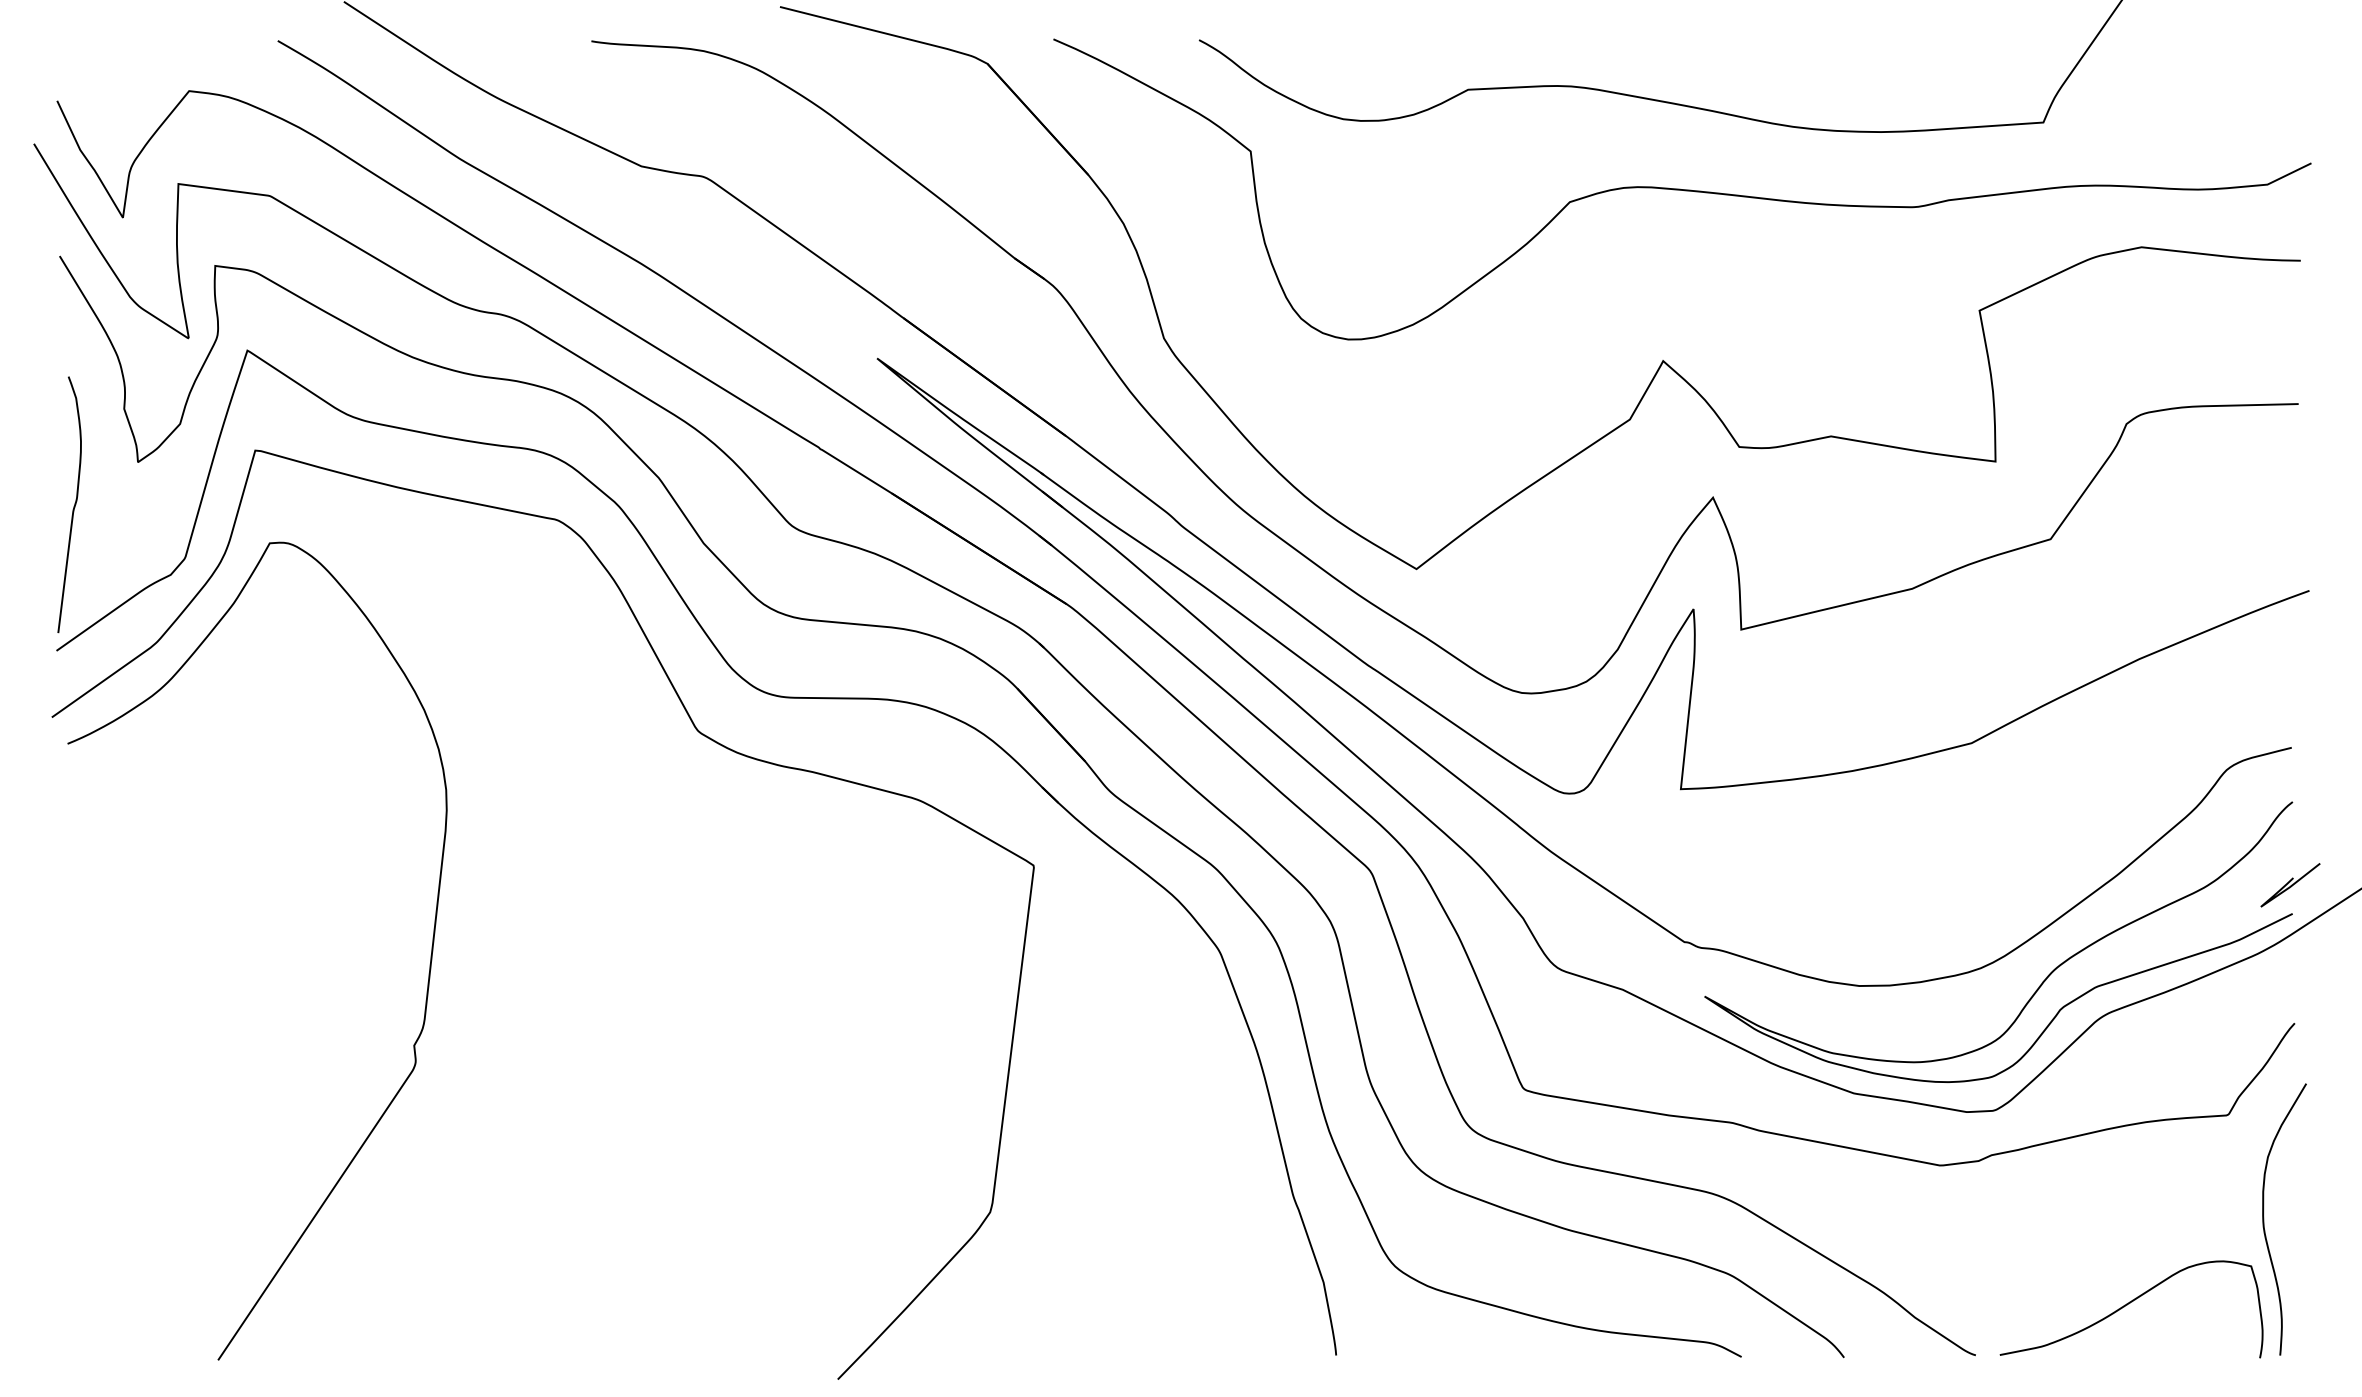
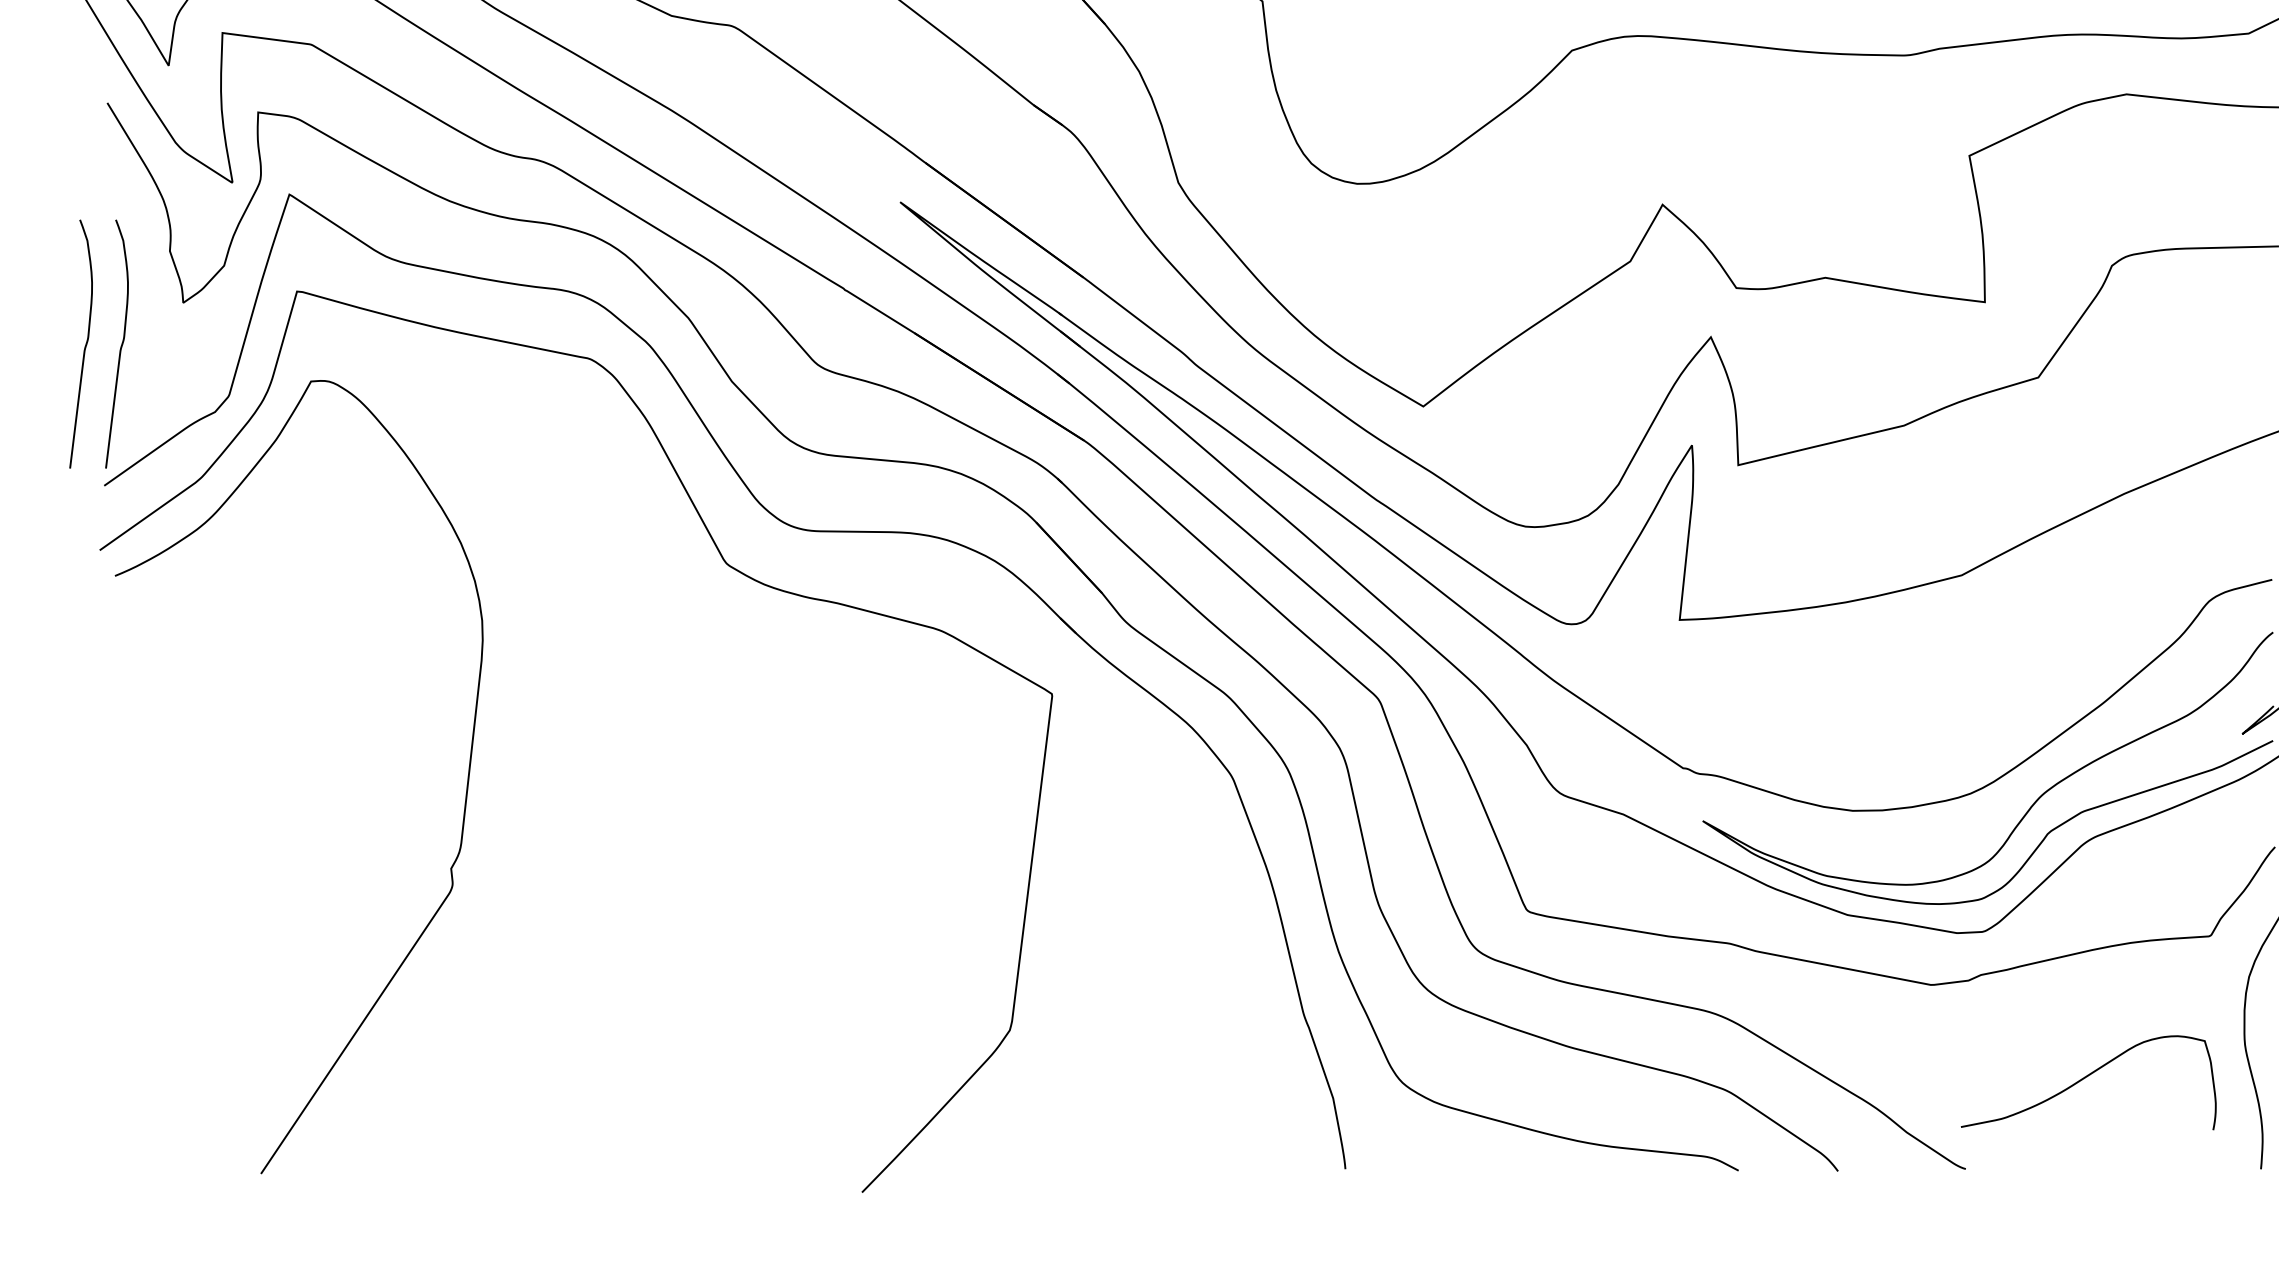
curve: (36, 506) -> (84, 345), added
curve: (2127, 1305) -> (2084, 1079), moved

